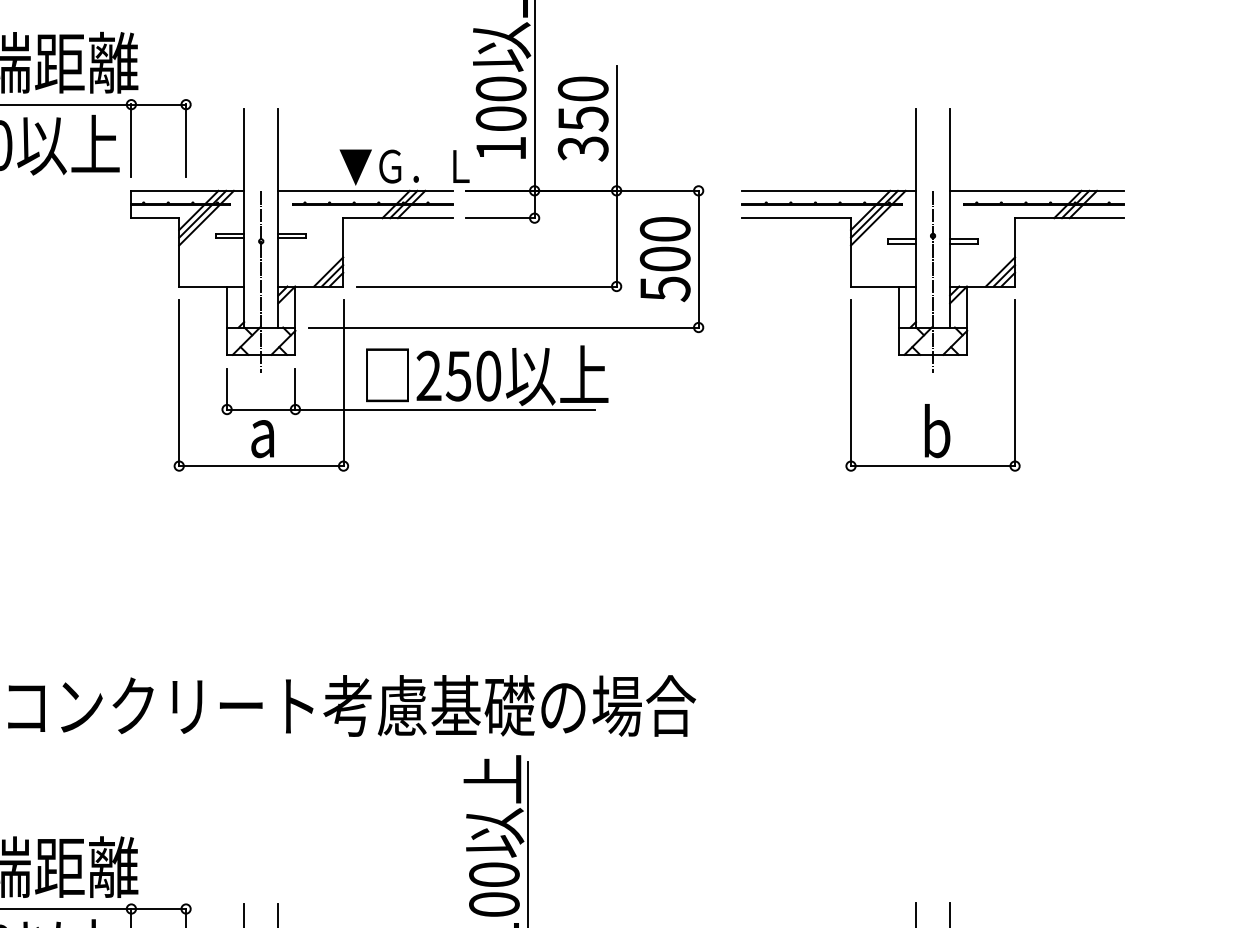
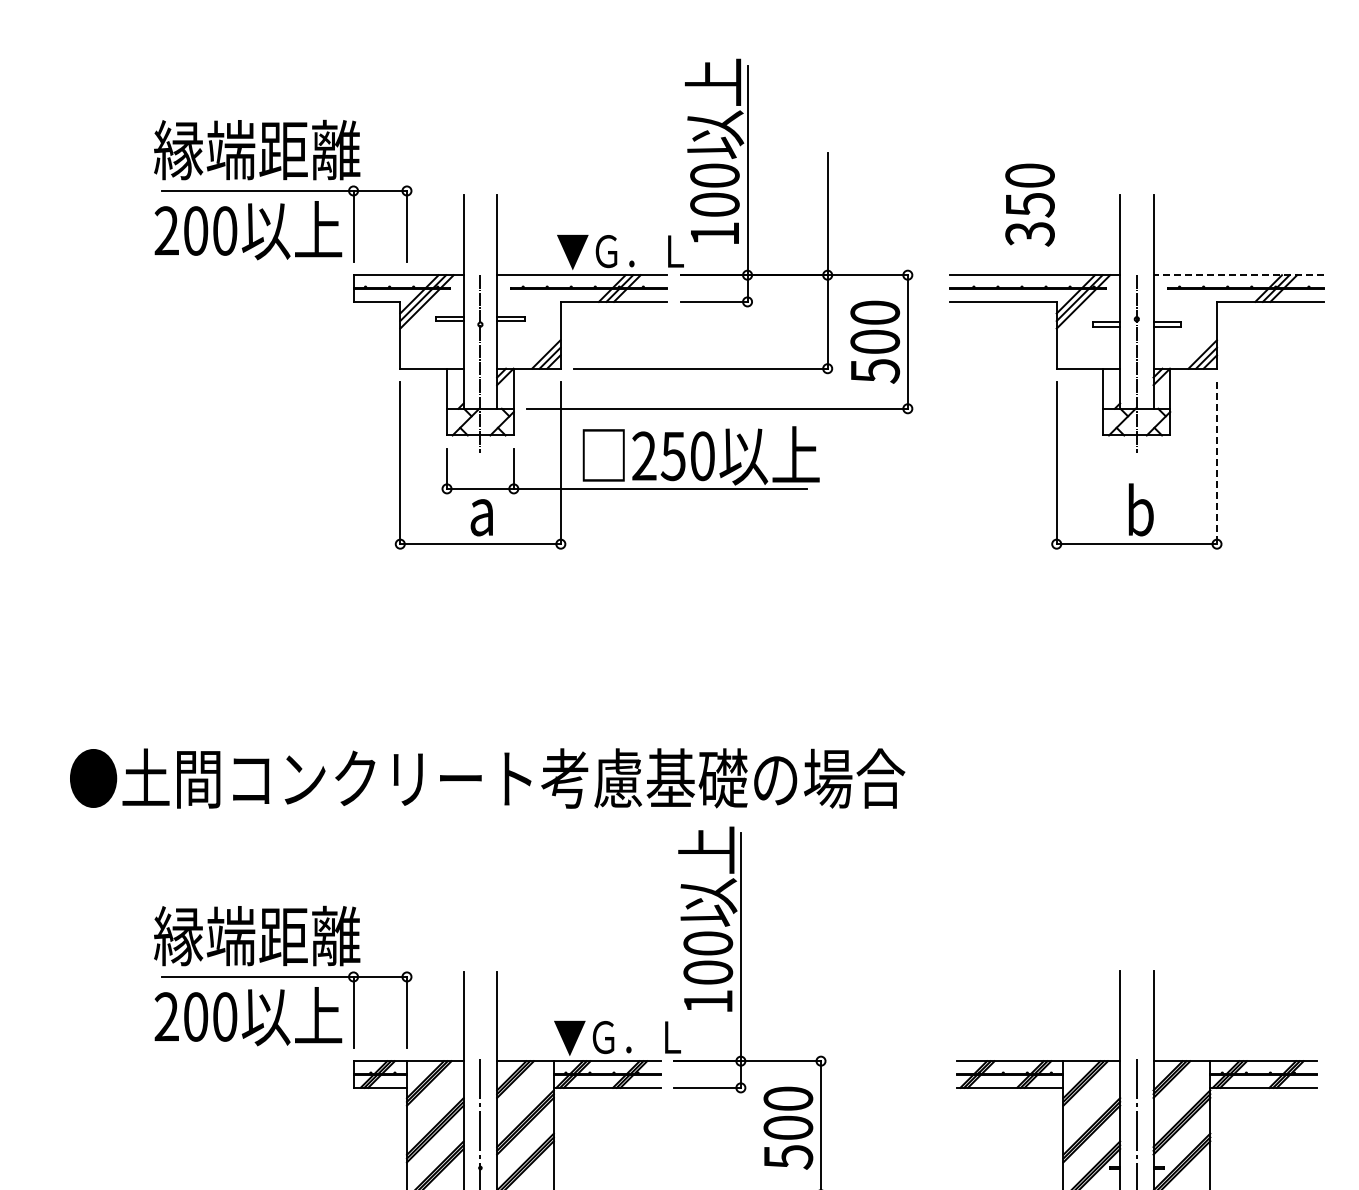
text: (582, 118) -> (1029, 204), moved
line: (1037, 191) -> (1238, 275), solid -> dashed
line: (1014, 383) -> (1216, 463), solid -> dashed

